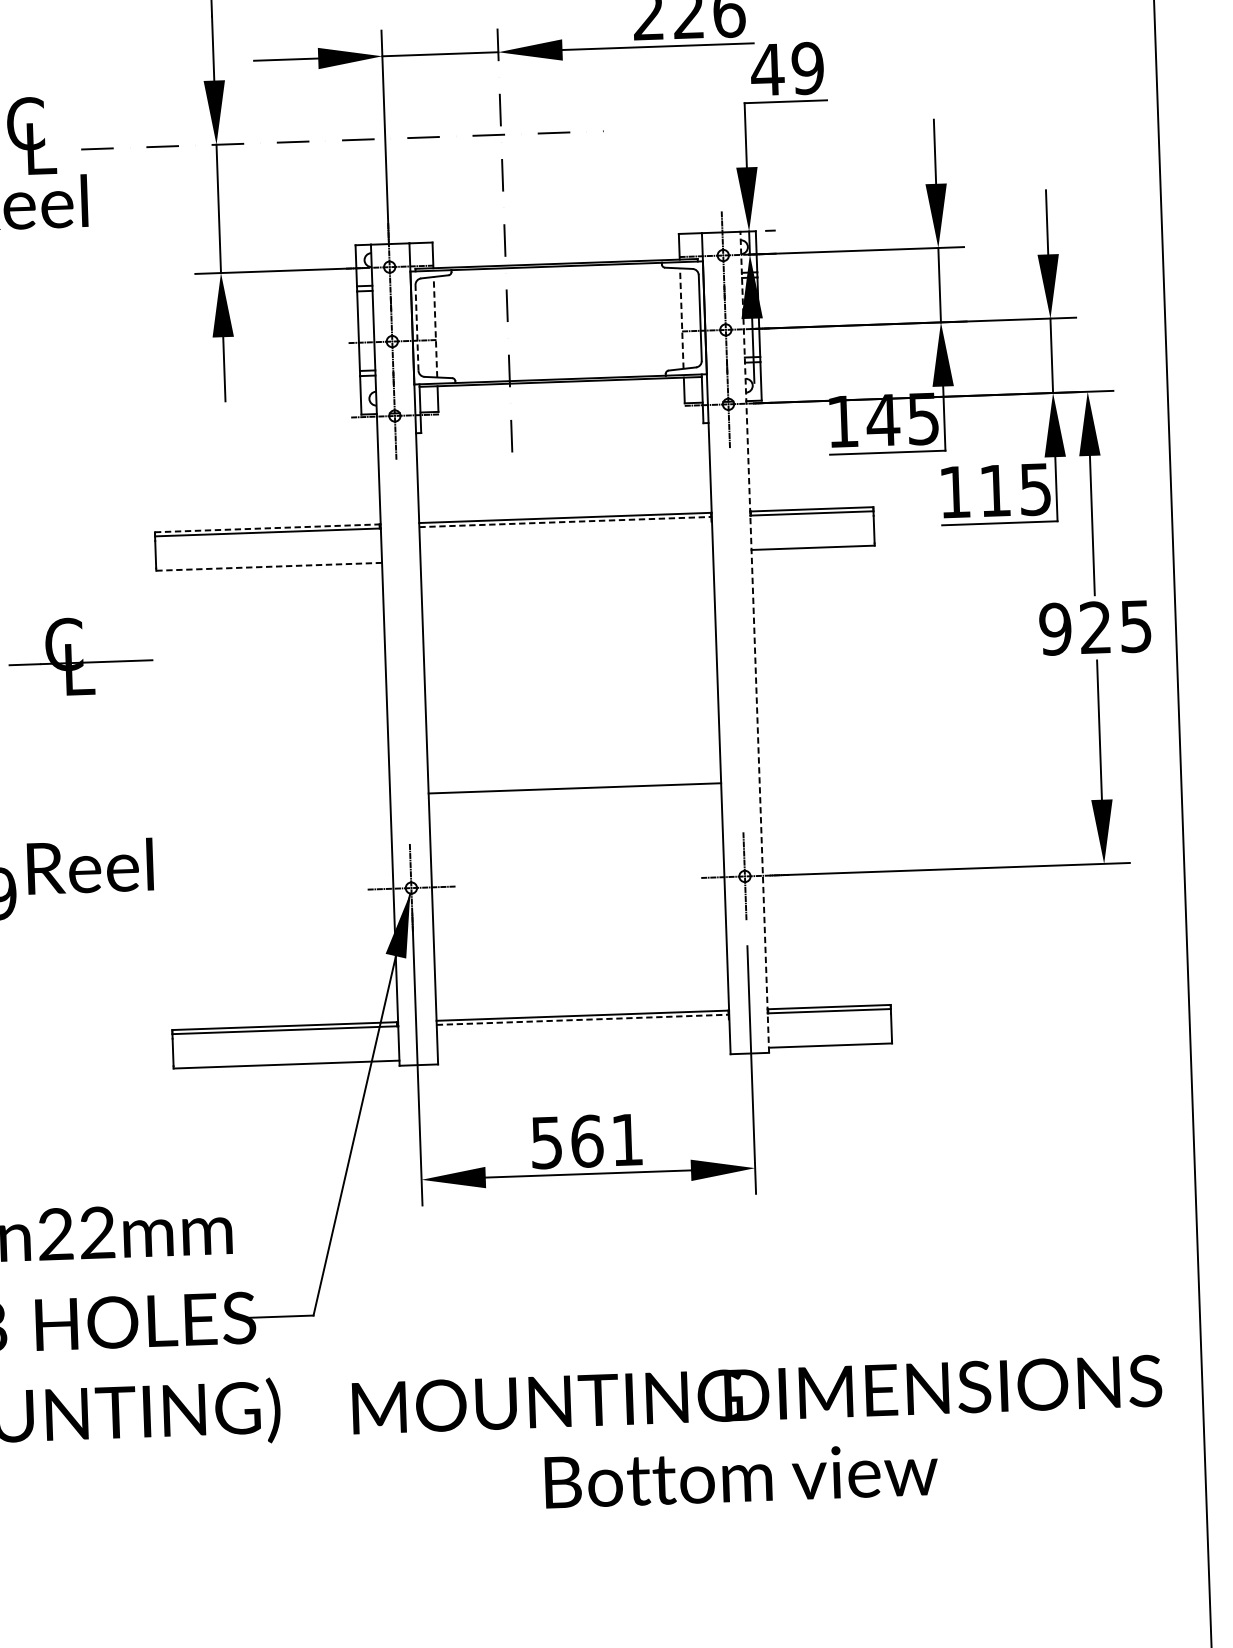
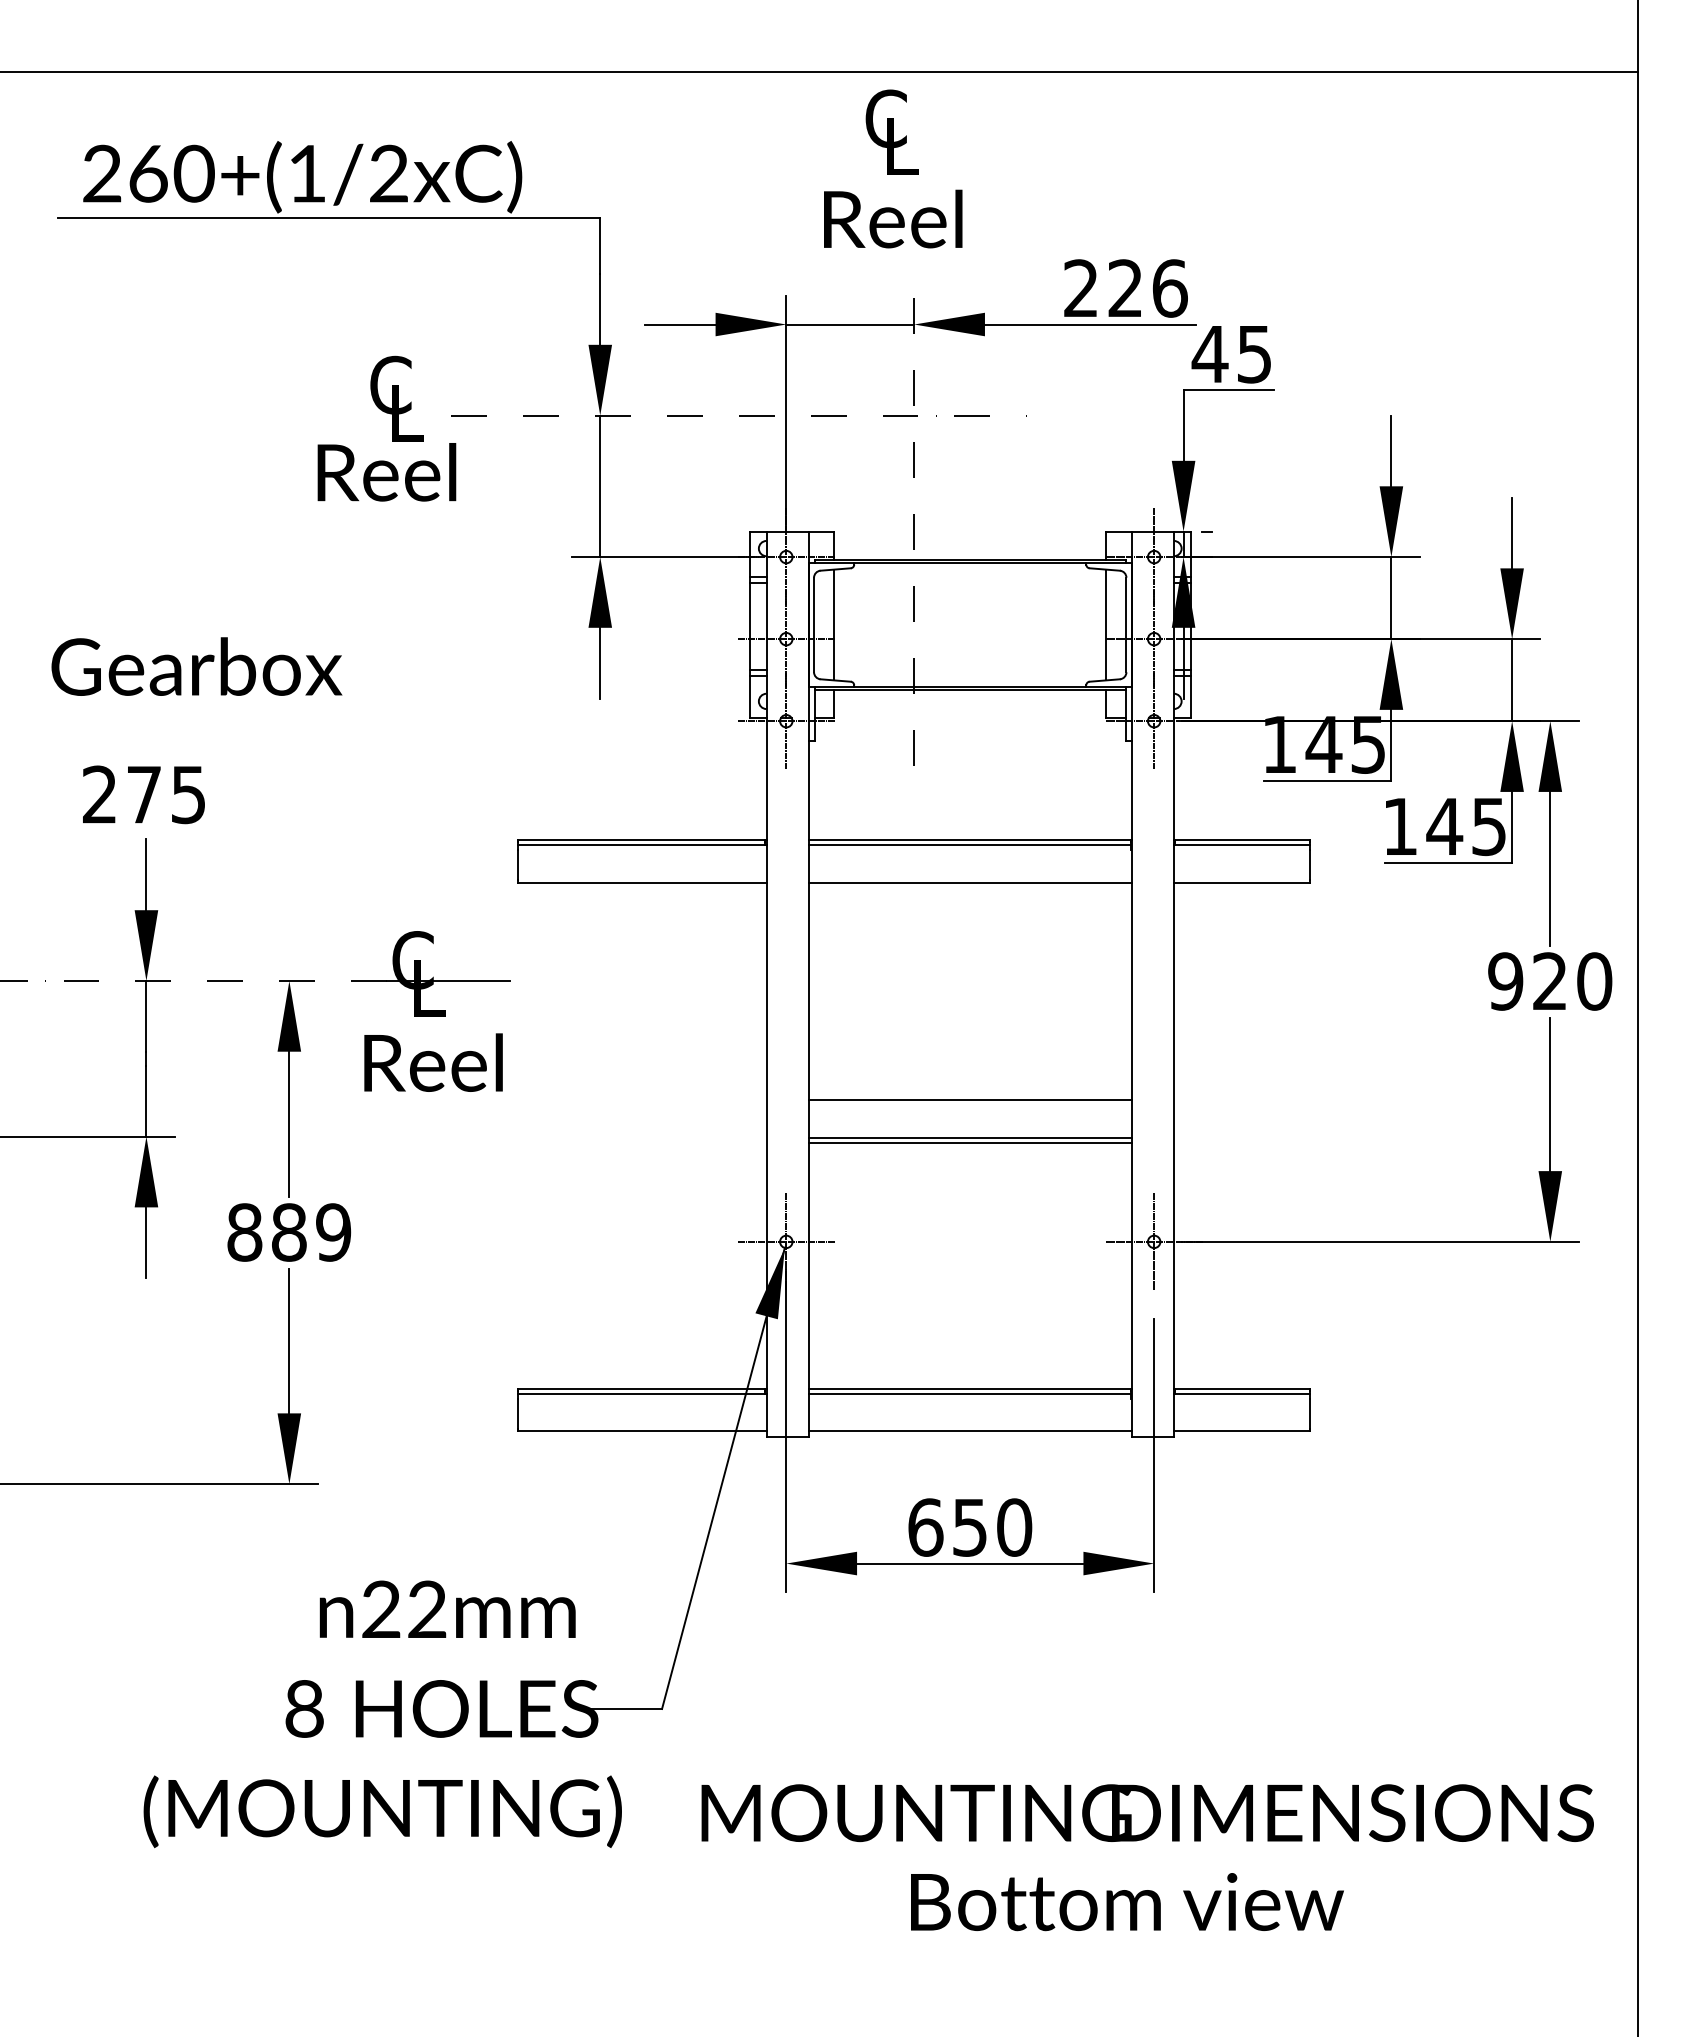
text: (807, 68) -> (1254, 354), 49 -> 45
line: (682, 318) -> (1106, 624), dashed -> solid
line: (435, 326) -> (834, 624), dashed -> solid
line: (417, 327) -> (814, 624), dashed -> solid
text: (995, 490) -> (1444, 826), 115 -> 145
line: (565, 521) -> (970, 844), dashed -> solid
line: (267, 528) -> (641, 840), dashed -> solid
line: (566, 556) -> (969, 882), added
line: (269, 566) -> (642, 882), dashed -> solid
text: (1135, 626) -> (1594, 981), 925 -> 920
line: (754, 642) -> (1173, 984), dashed -> solid
line: (573, 754) -> (969, 1100), added
line: (574, 792) -> (969, 1142), added
text: (90, 866) -> (433, 1062), moved
line: (583, 1019) -> (970, 1393), dashed -> solid
line: (583, 1054) -> (969, 1431), added
text: (587, 1141) -> (970, 1527), 561 -> 650

